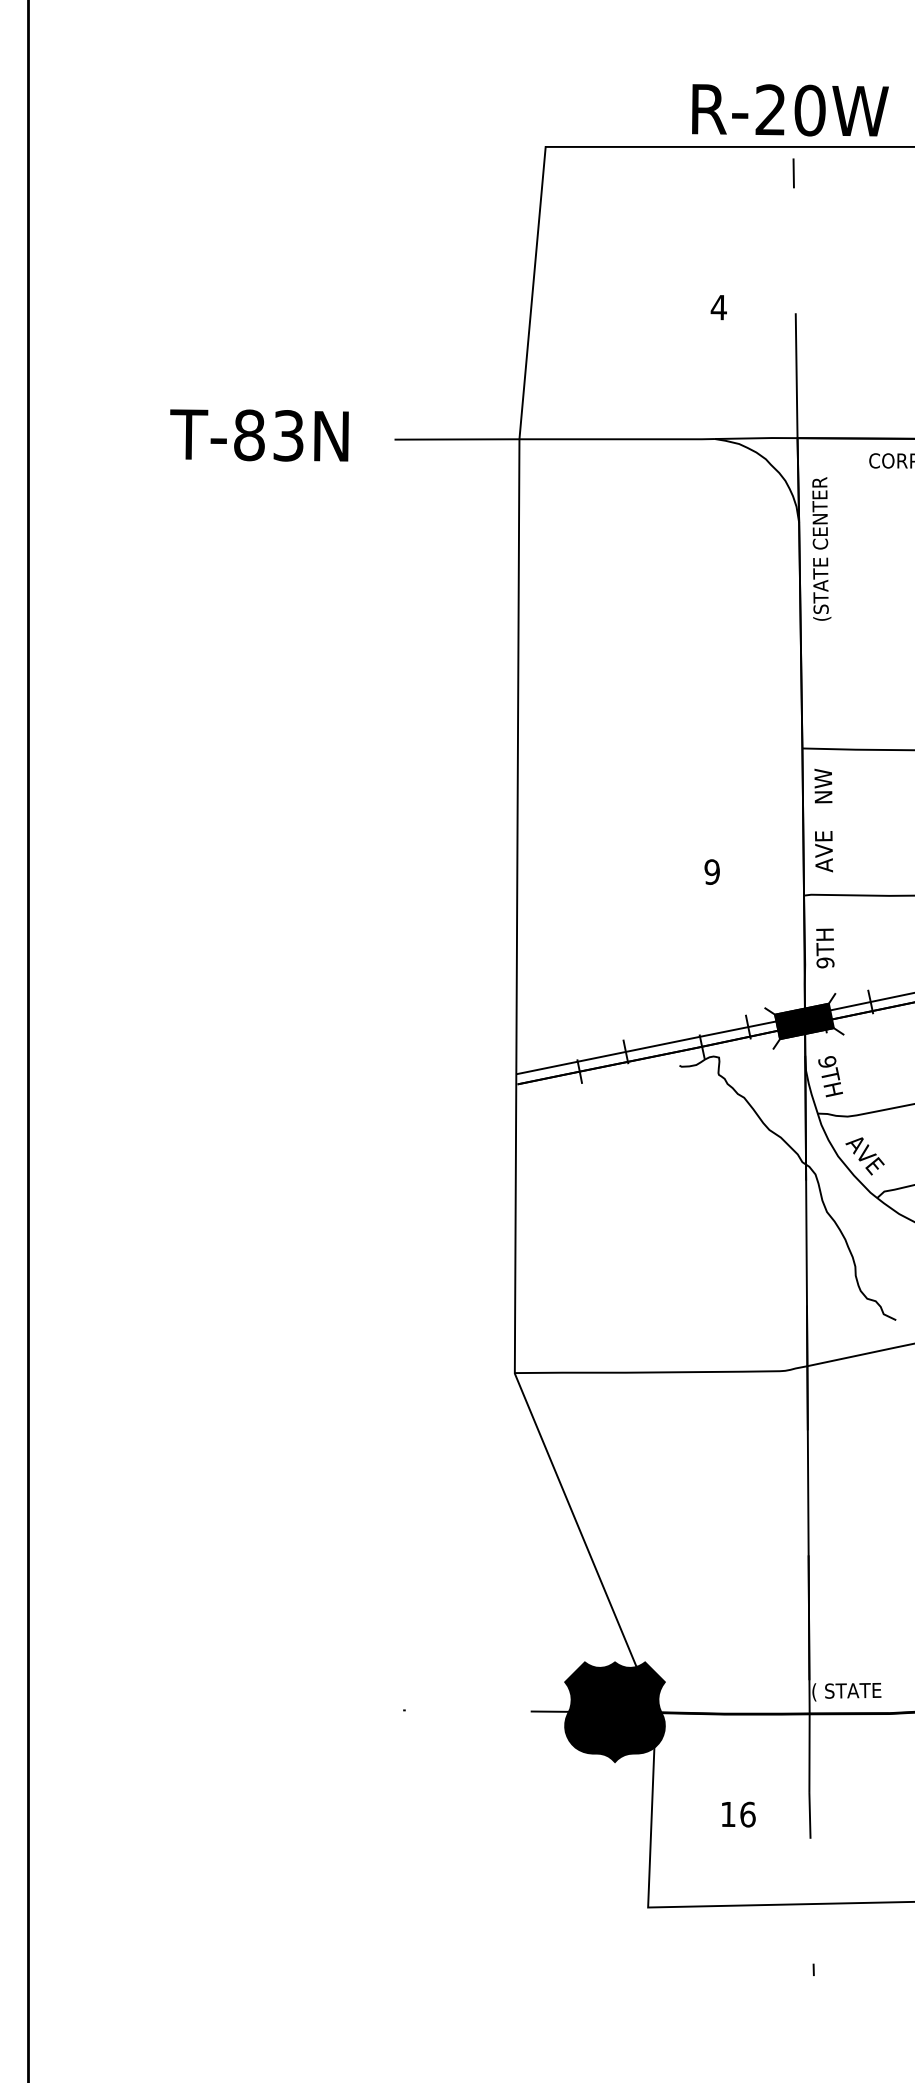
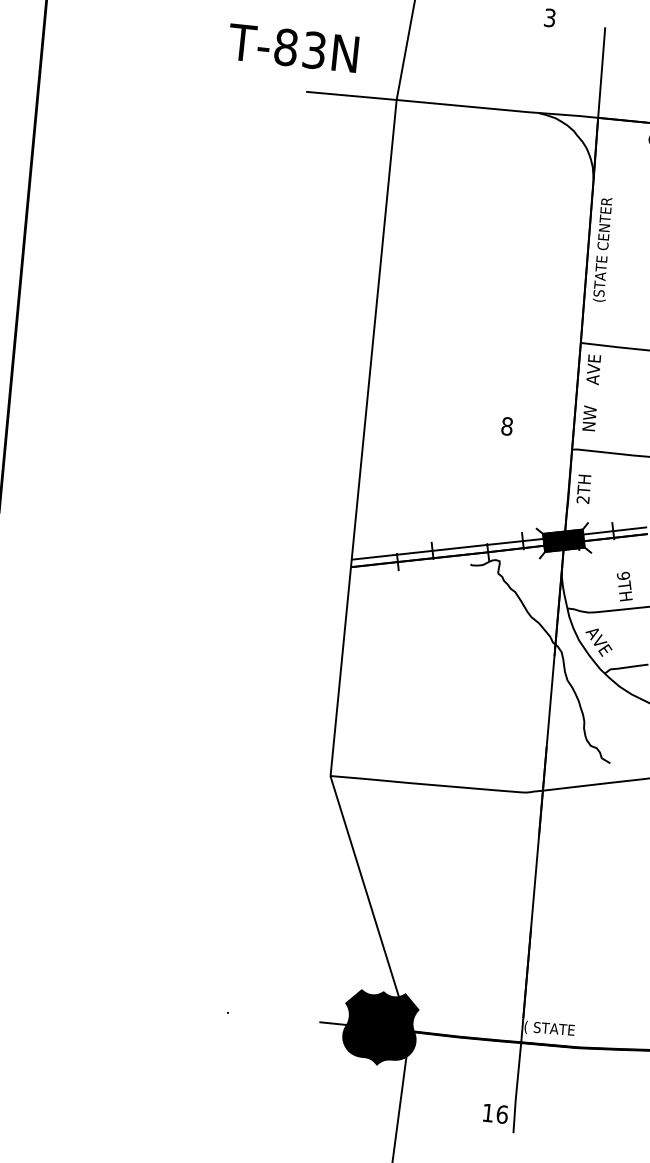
text: (718, 307) -> (549, 17), 4 -> 3
text: (259, 435) -> (293, 48), moved
text: (821, 548) -> (603, 249), moved
text: (823, 783) -> (593, 369), NW -> AVE
text: (823, 851) -> (589, 418), AVE -> NW
text: (711, 871) -> (506, 425), 9 -> 8
text: (825, 962) -> (583, 499), 9TH -> 2TH
text: (830, 1076) -> (624, 586), moved
text: (738, 1814) -> (495, 1113), moved

